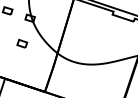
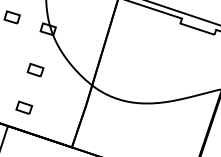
part: (15, 66) -> (24, 106), added

